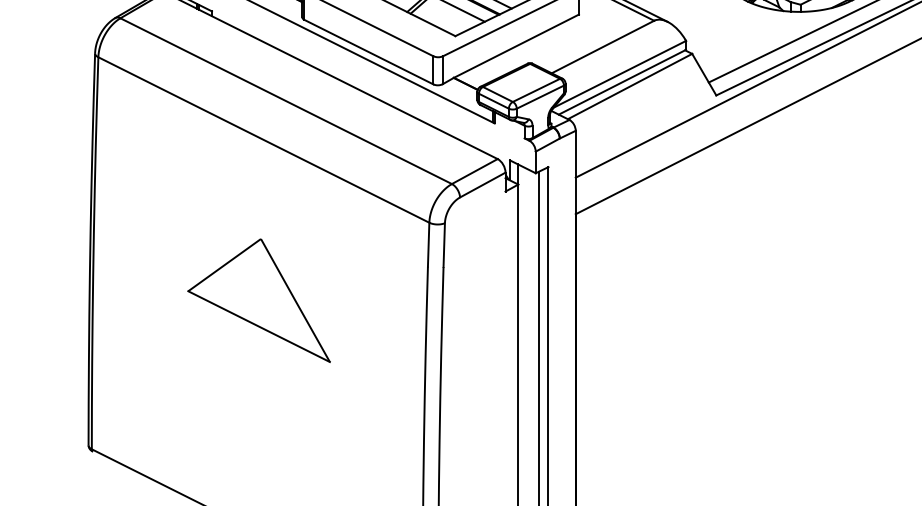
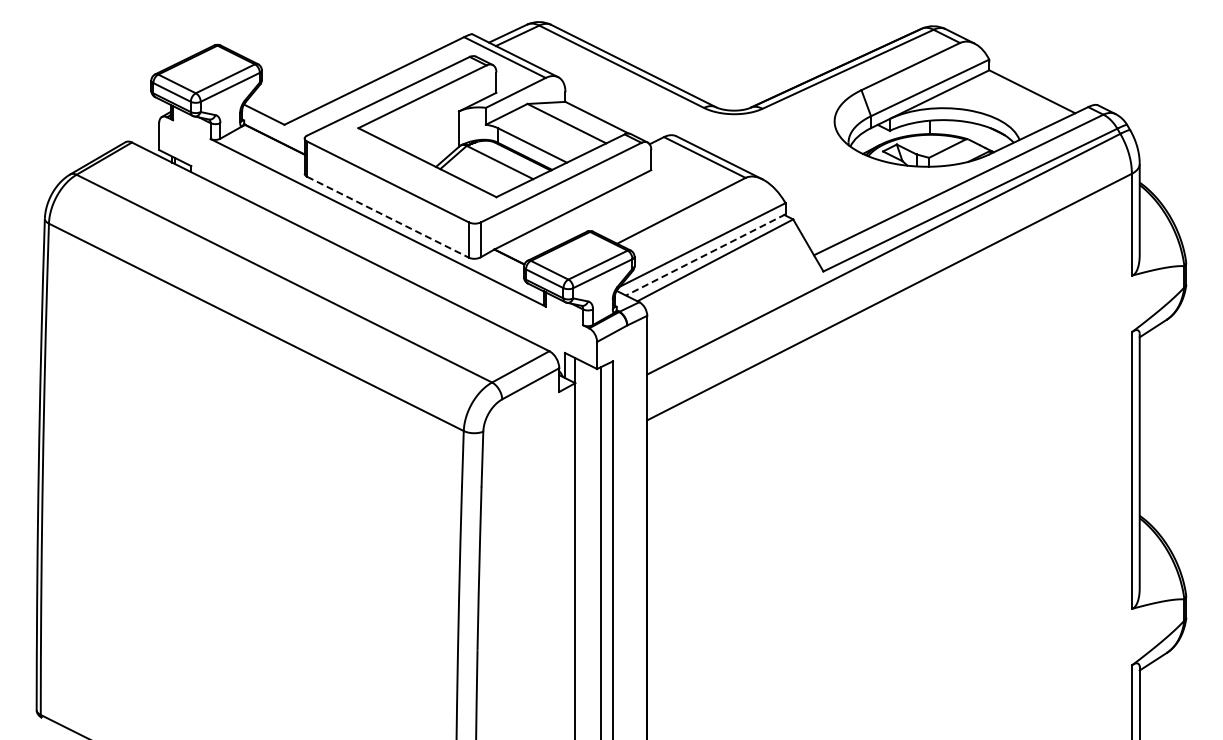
line: (369, 52) -> (388, 217), solid -> dashed
line: (622, 81) -> (705, 254), solid -> dashed
part: (259, 300) -> (250, 528), removed

